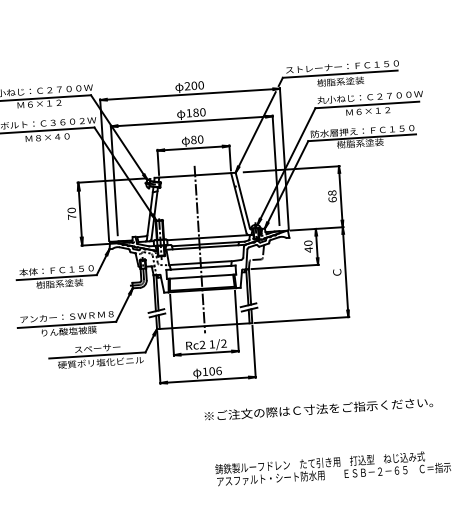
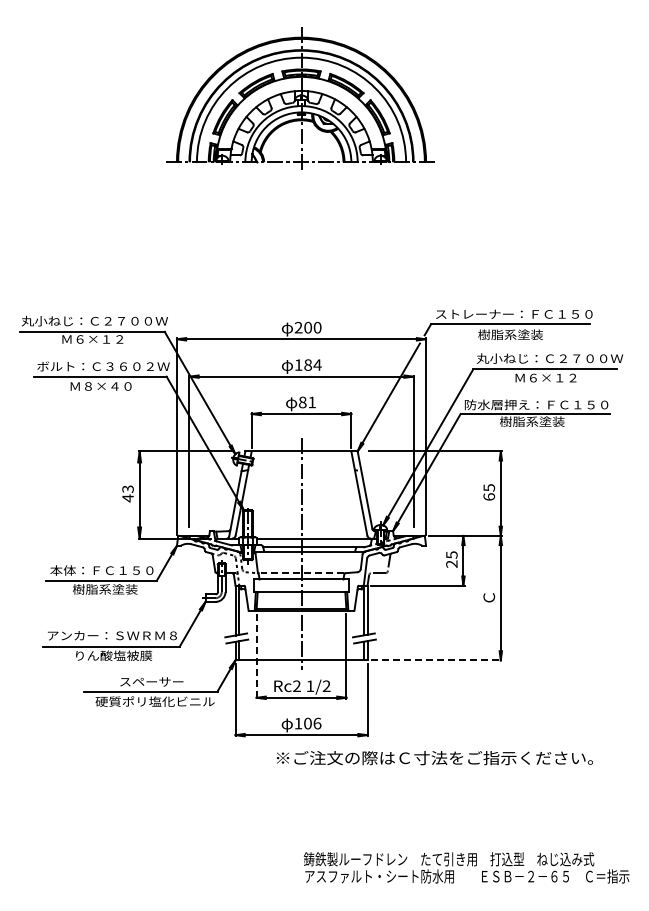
text: (202, 111) -> (317, 364), 180 -> 184
text: (200, 139) -> (312, 402), 80 -> 81
text: (331, 192) -> (488, 487), 68 -> 65
text: (71, 213) -> (127, 493), 70 -> 43
text: (308, 246) -> (451, 559), 40 -> 25
line: (200, 263) -> (301, 573), solid -> dashed
line: (302, 320) -> (437, 660), solid -> dashed
line: (172, 326) -> (256, 657), solid -> dashed
text: (318, 409) -> (434, 758), moved

